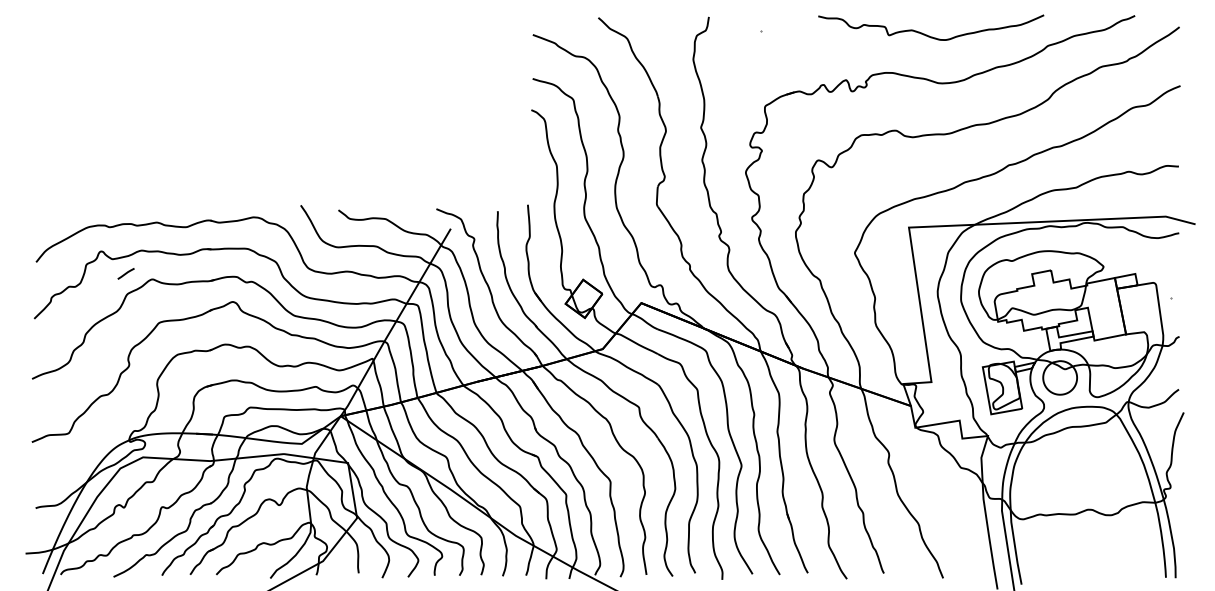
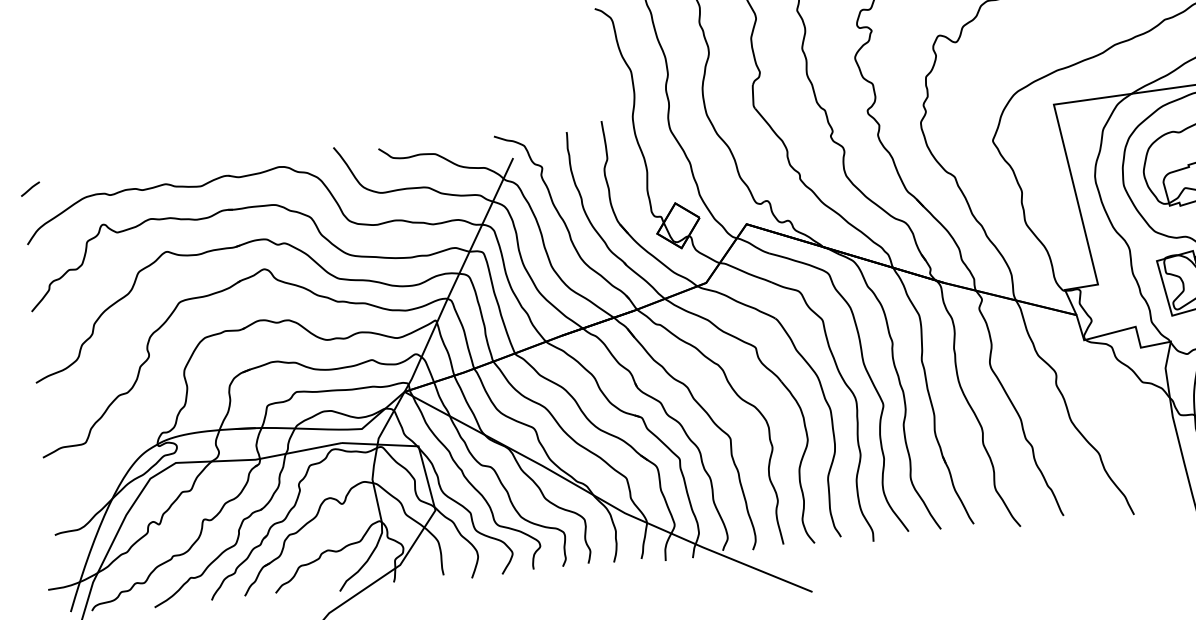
line: (125, 273) -> (29, 188), moved

